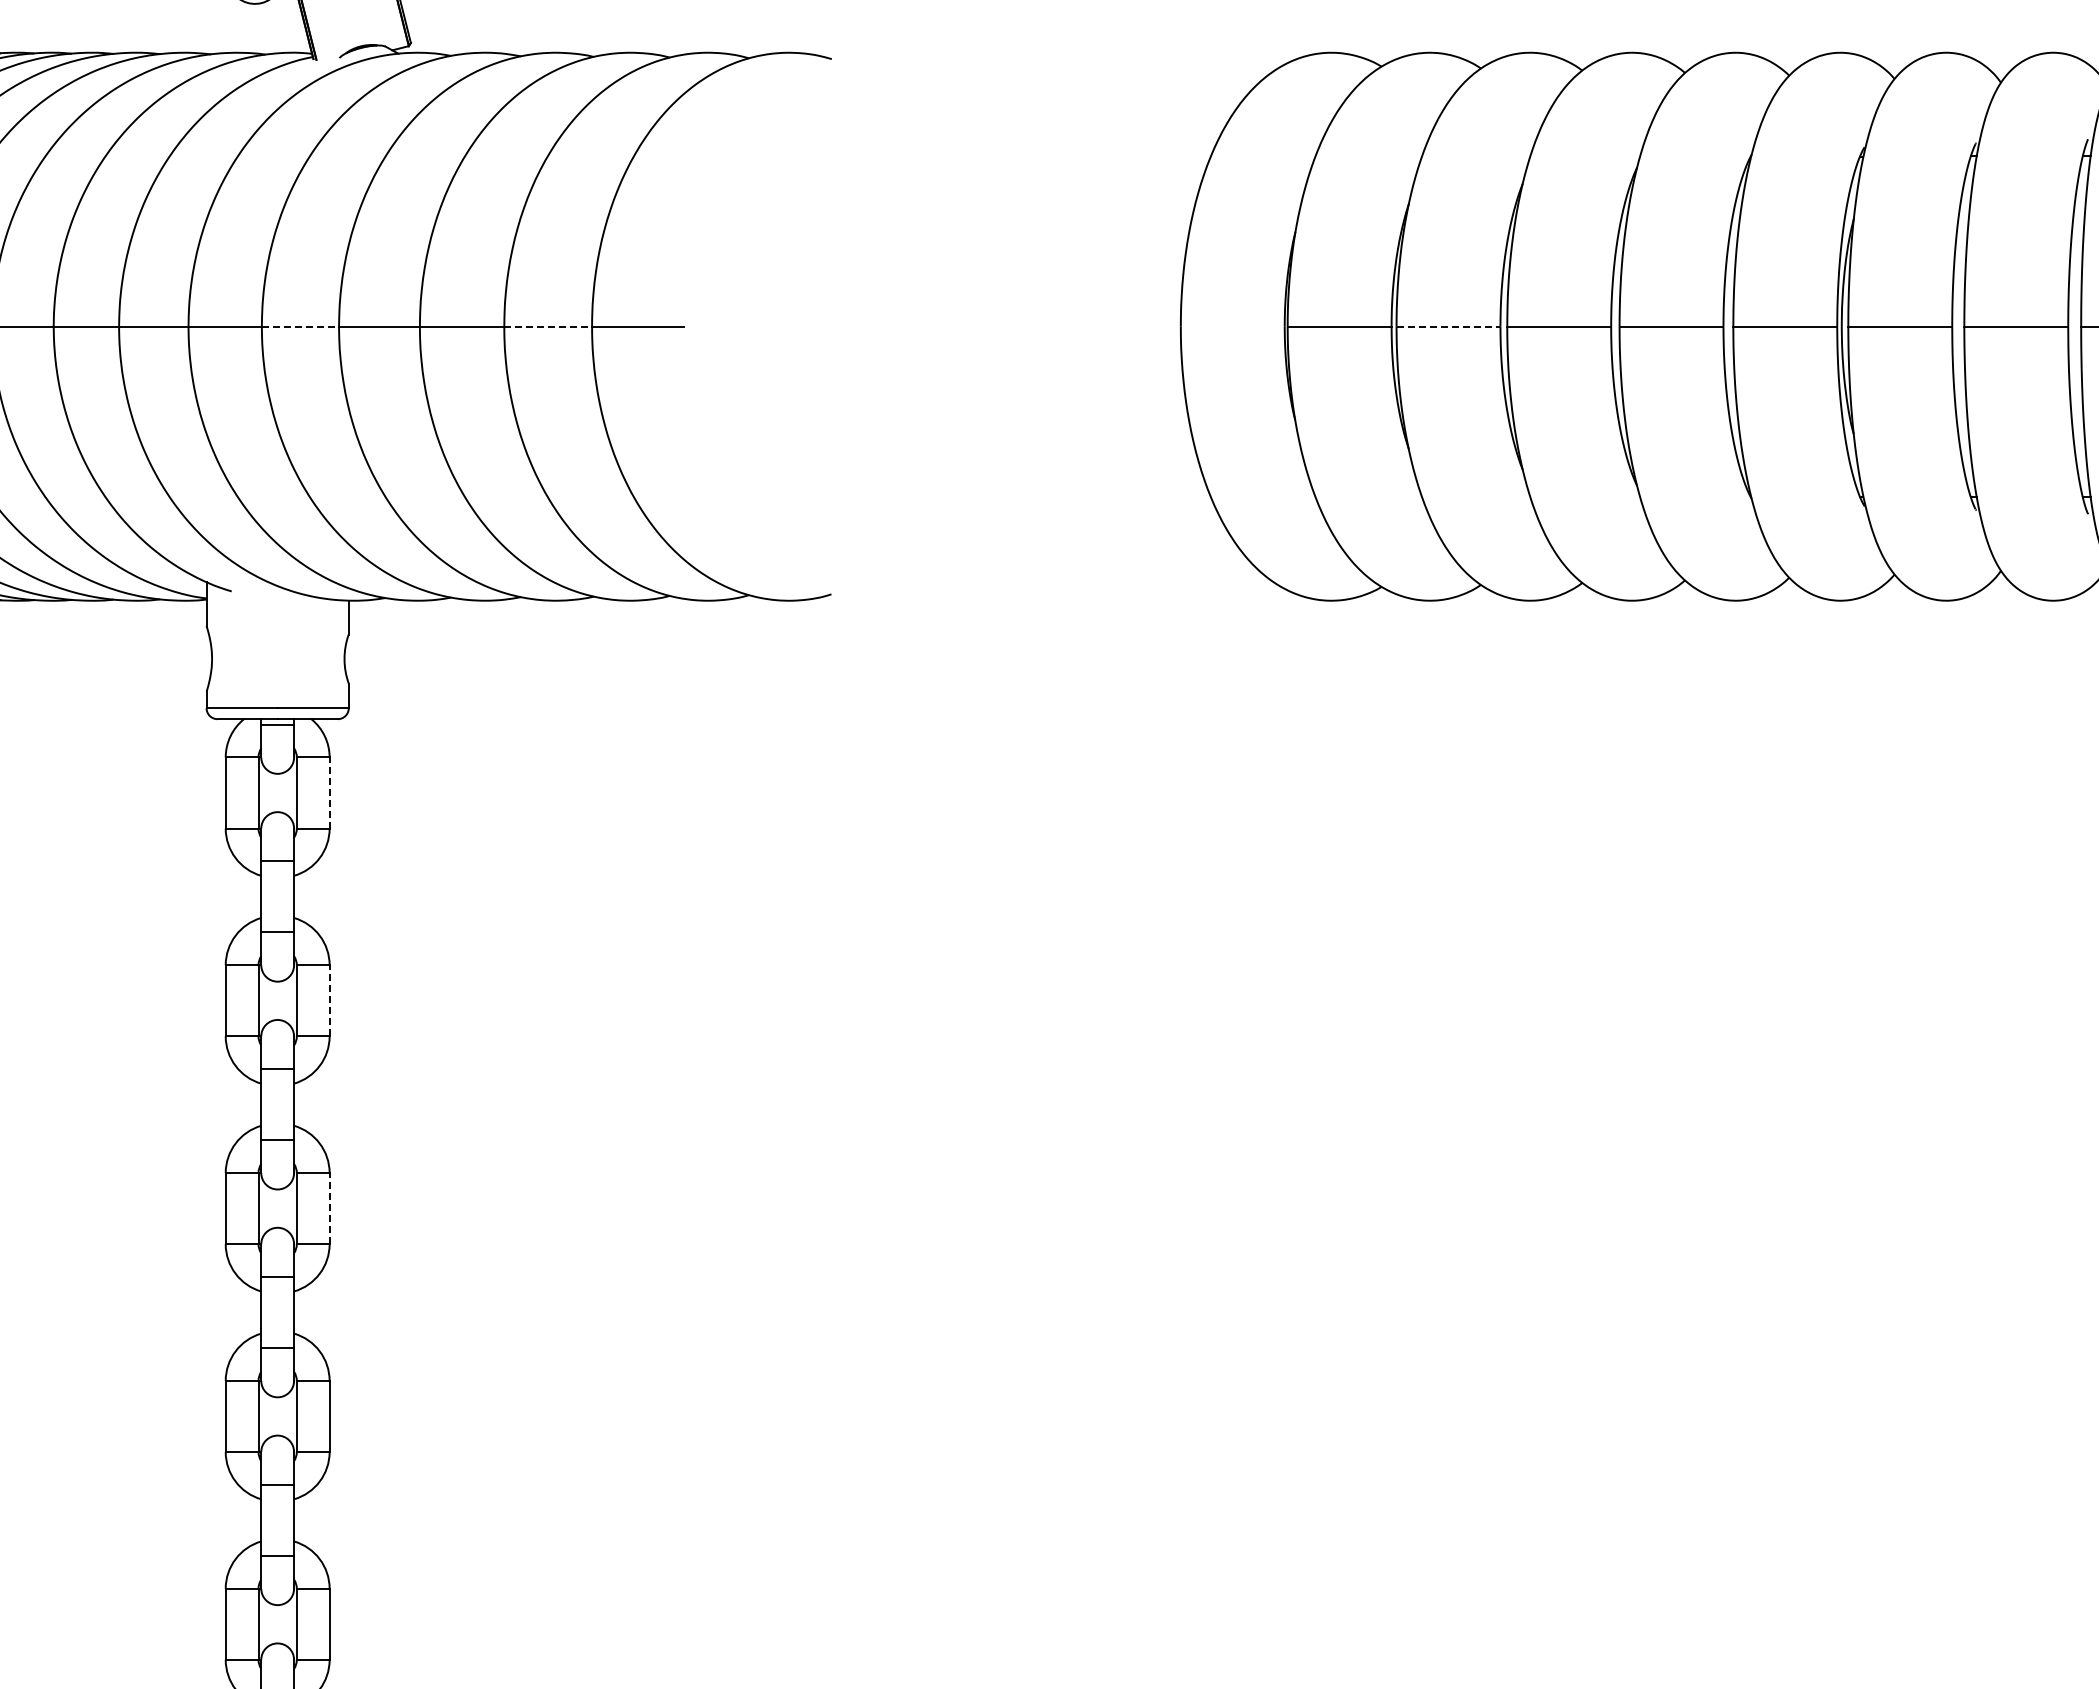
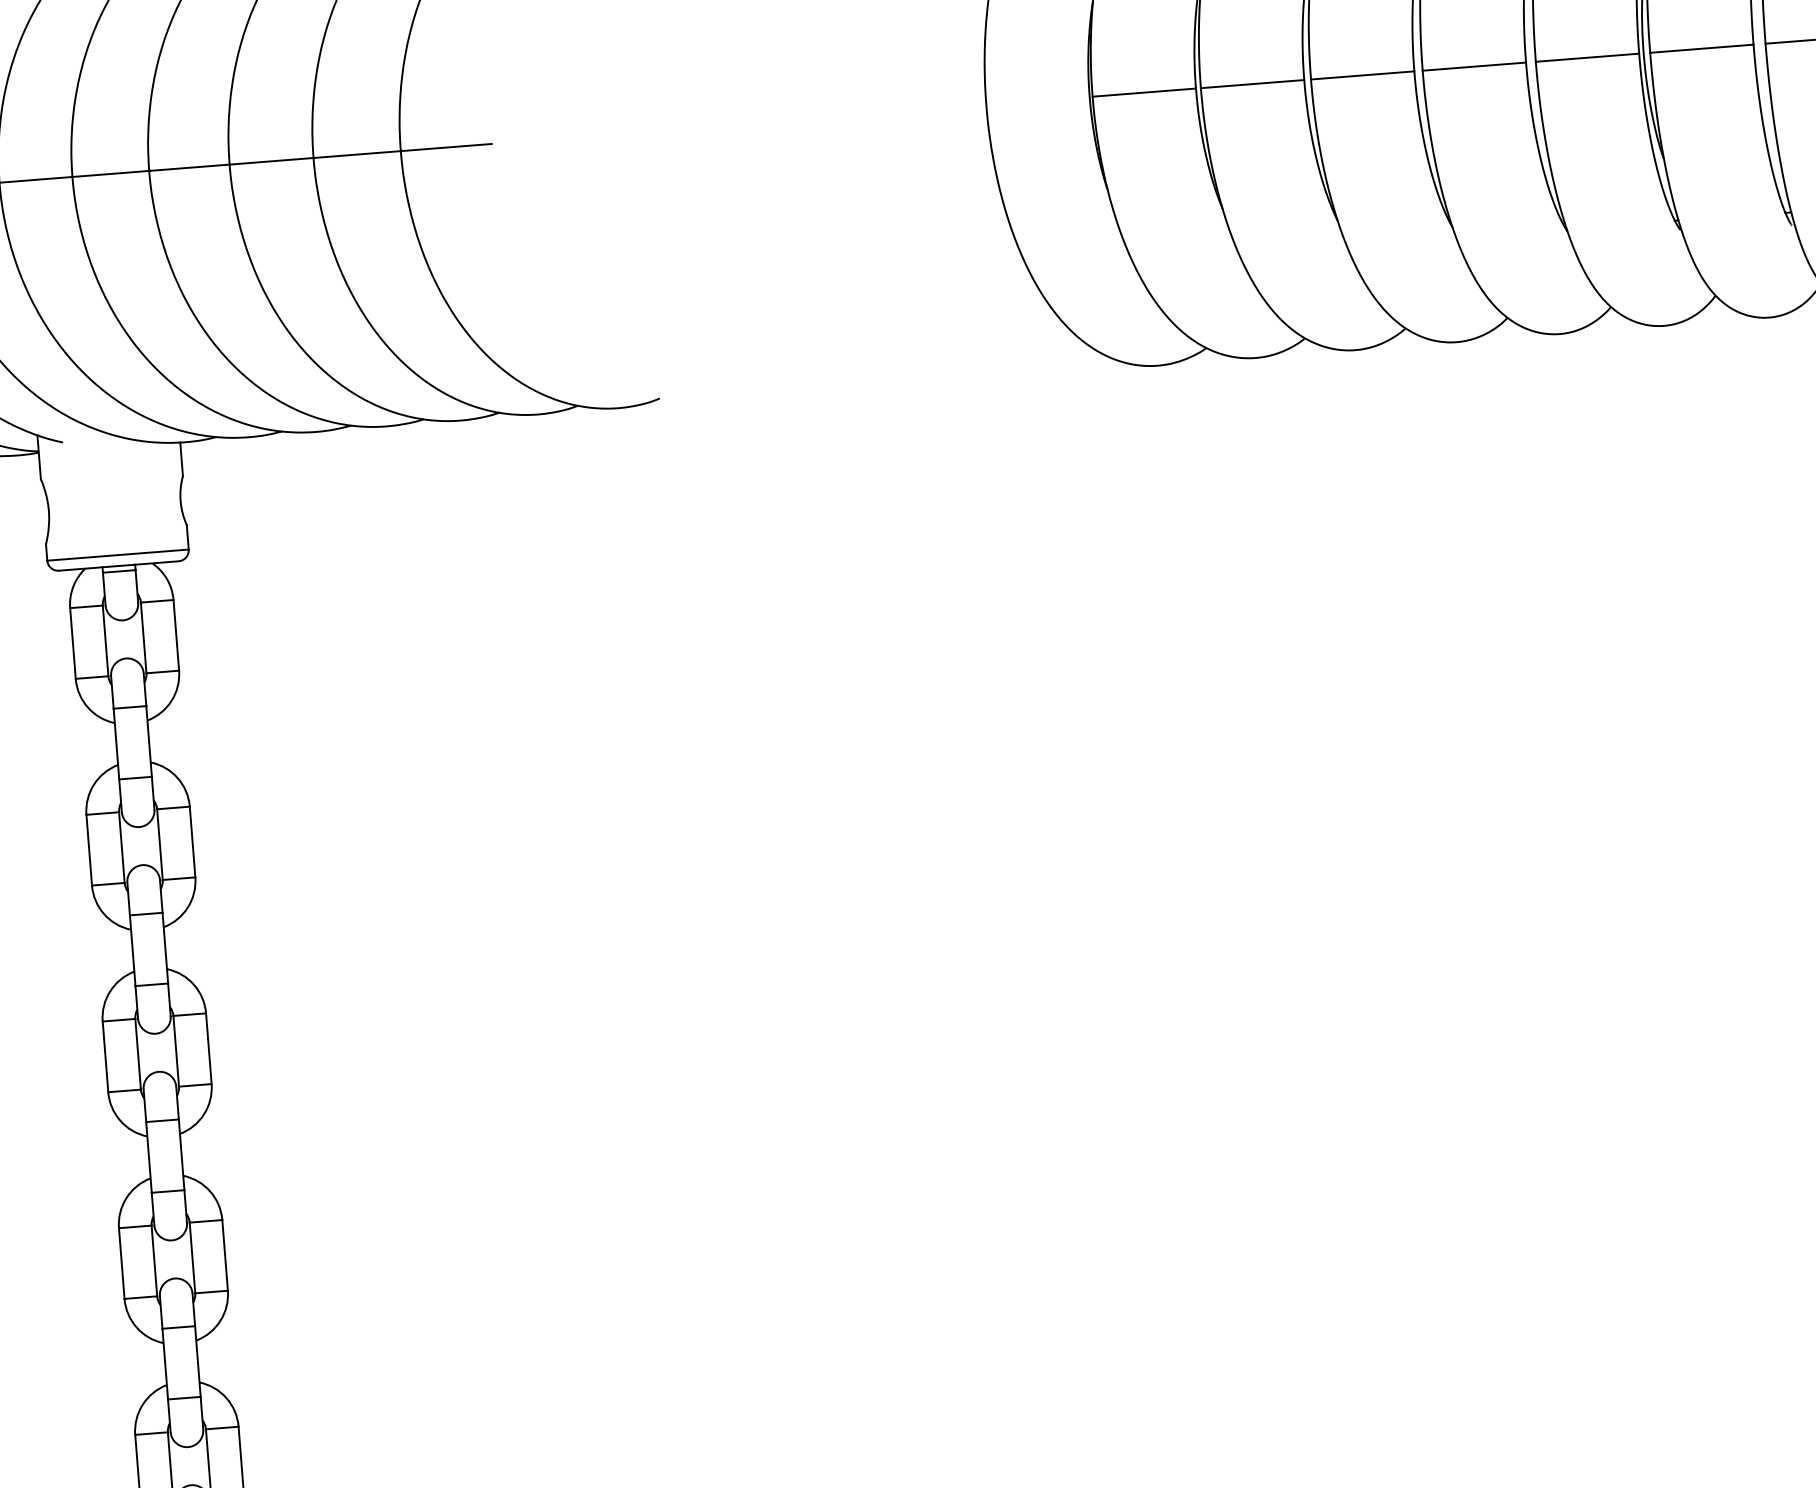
line: (300, 326) -> (110, 173), dashed -> solid
line: (548, 326) -> (357, 154), dashed -> solid
line: (1448, 326) -> (1252, 83), dashed -> solid
line: (329, 793) -> (176, 635), dashed -> solid
line: (329, 1000) -> (192, 841), dashed -> solid
line: (329, 1208) -> (208, 1048), dashed -> solid

